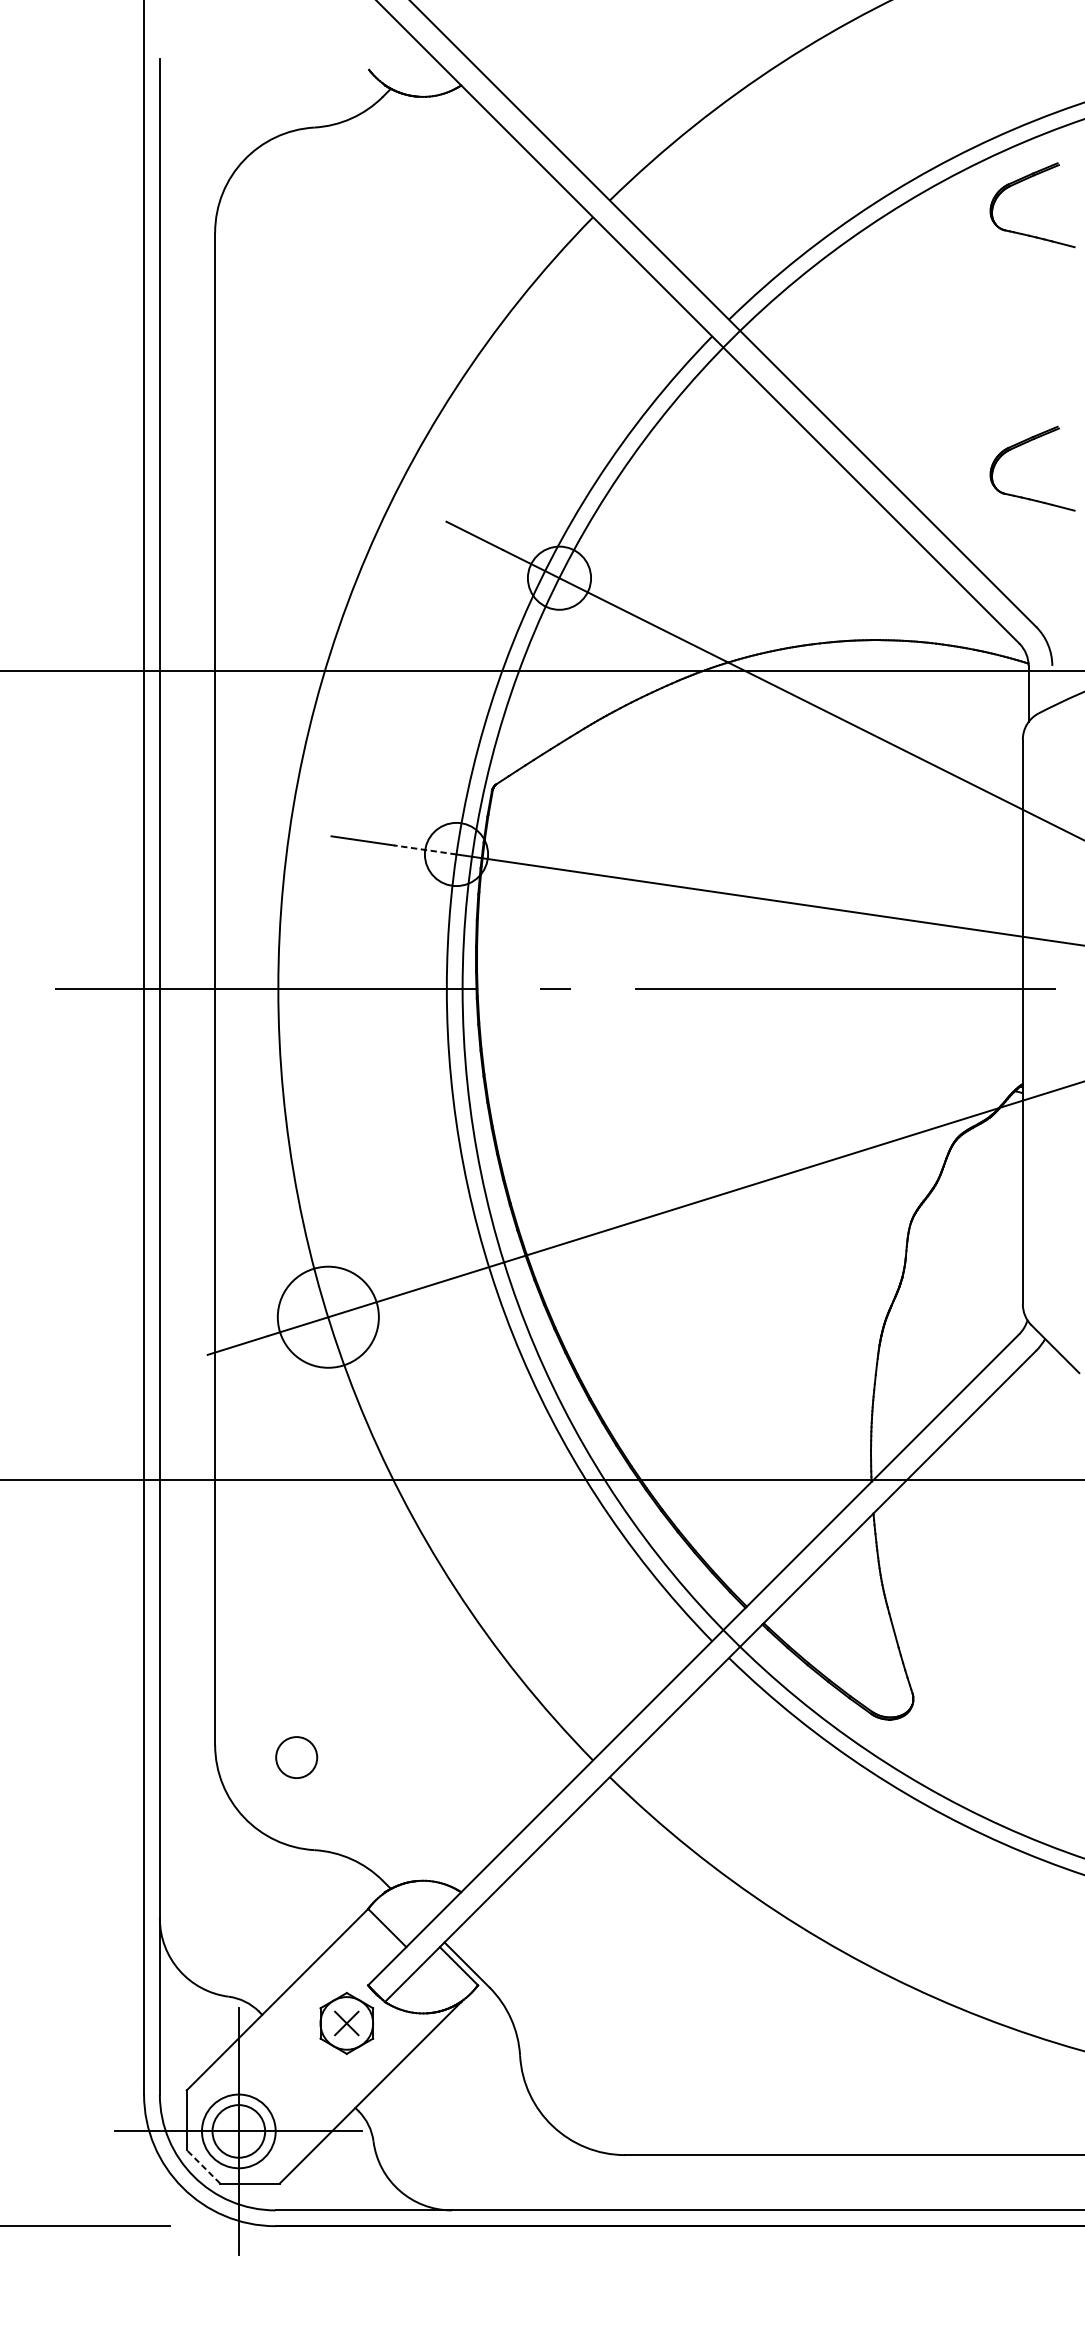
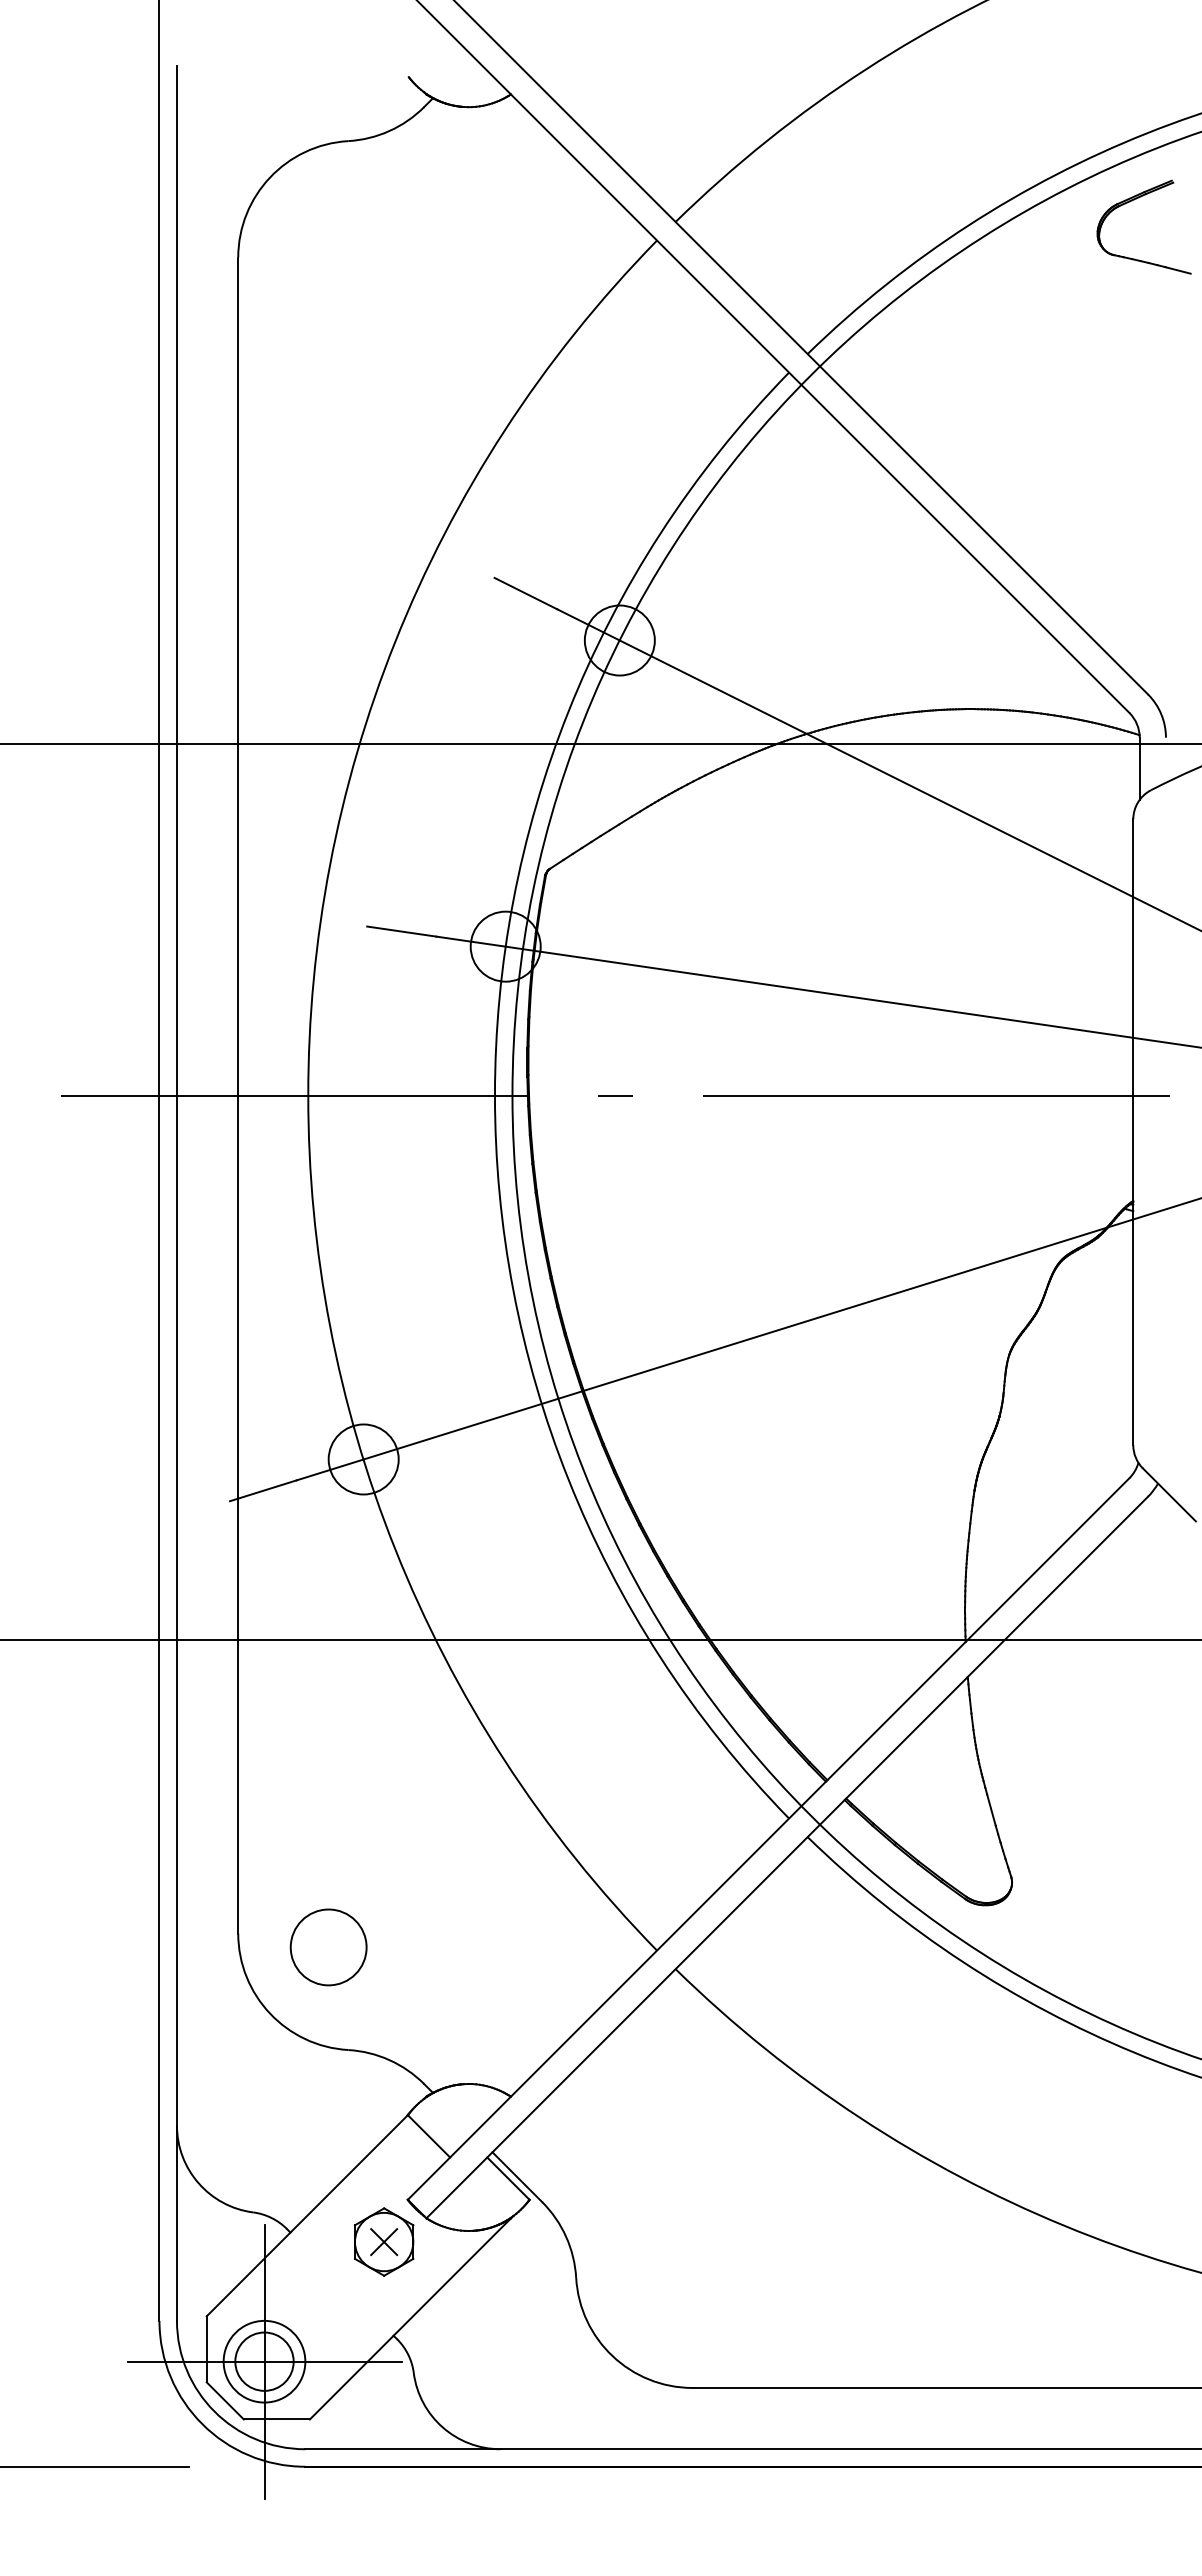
part: (1022, 445) -> (1132, 493), removed
line: (425, 849) -> (471, 941), dashed -> solid
circle: (328, 1317) -> (363, 1459), size x0.62
circle: (296, 1757) -> (328, 1947), size x1.67
line: (202, 2166) -> (224, 2400), dashed -> solid

